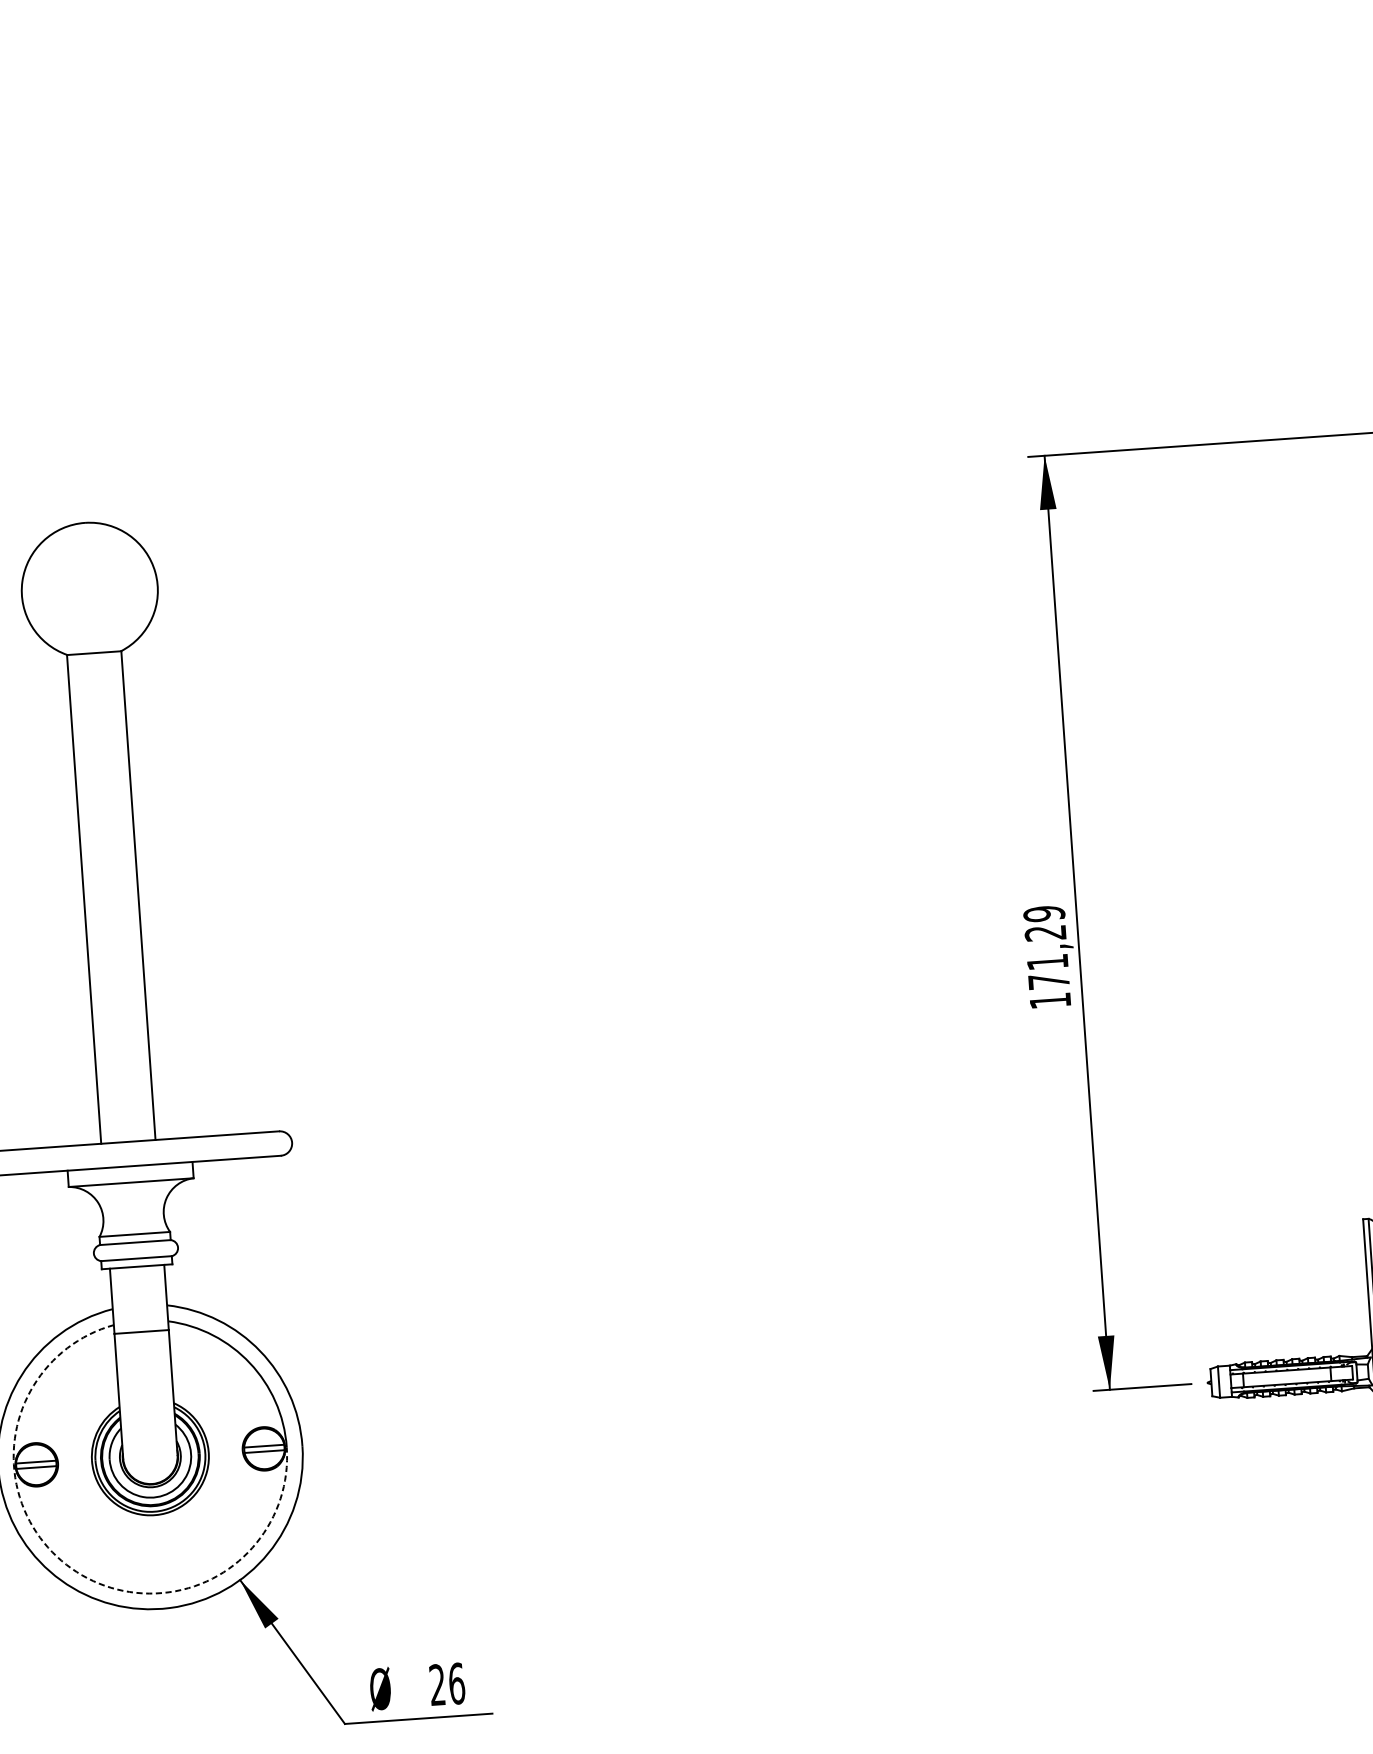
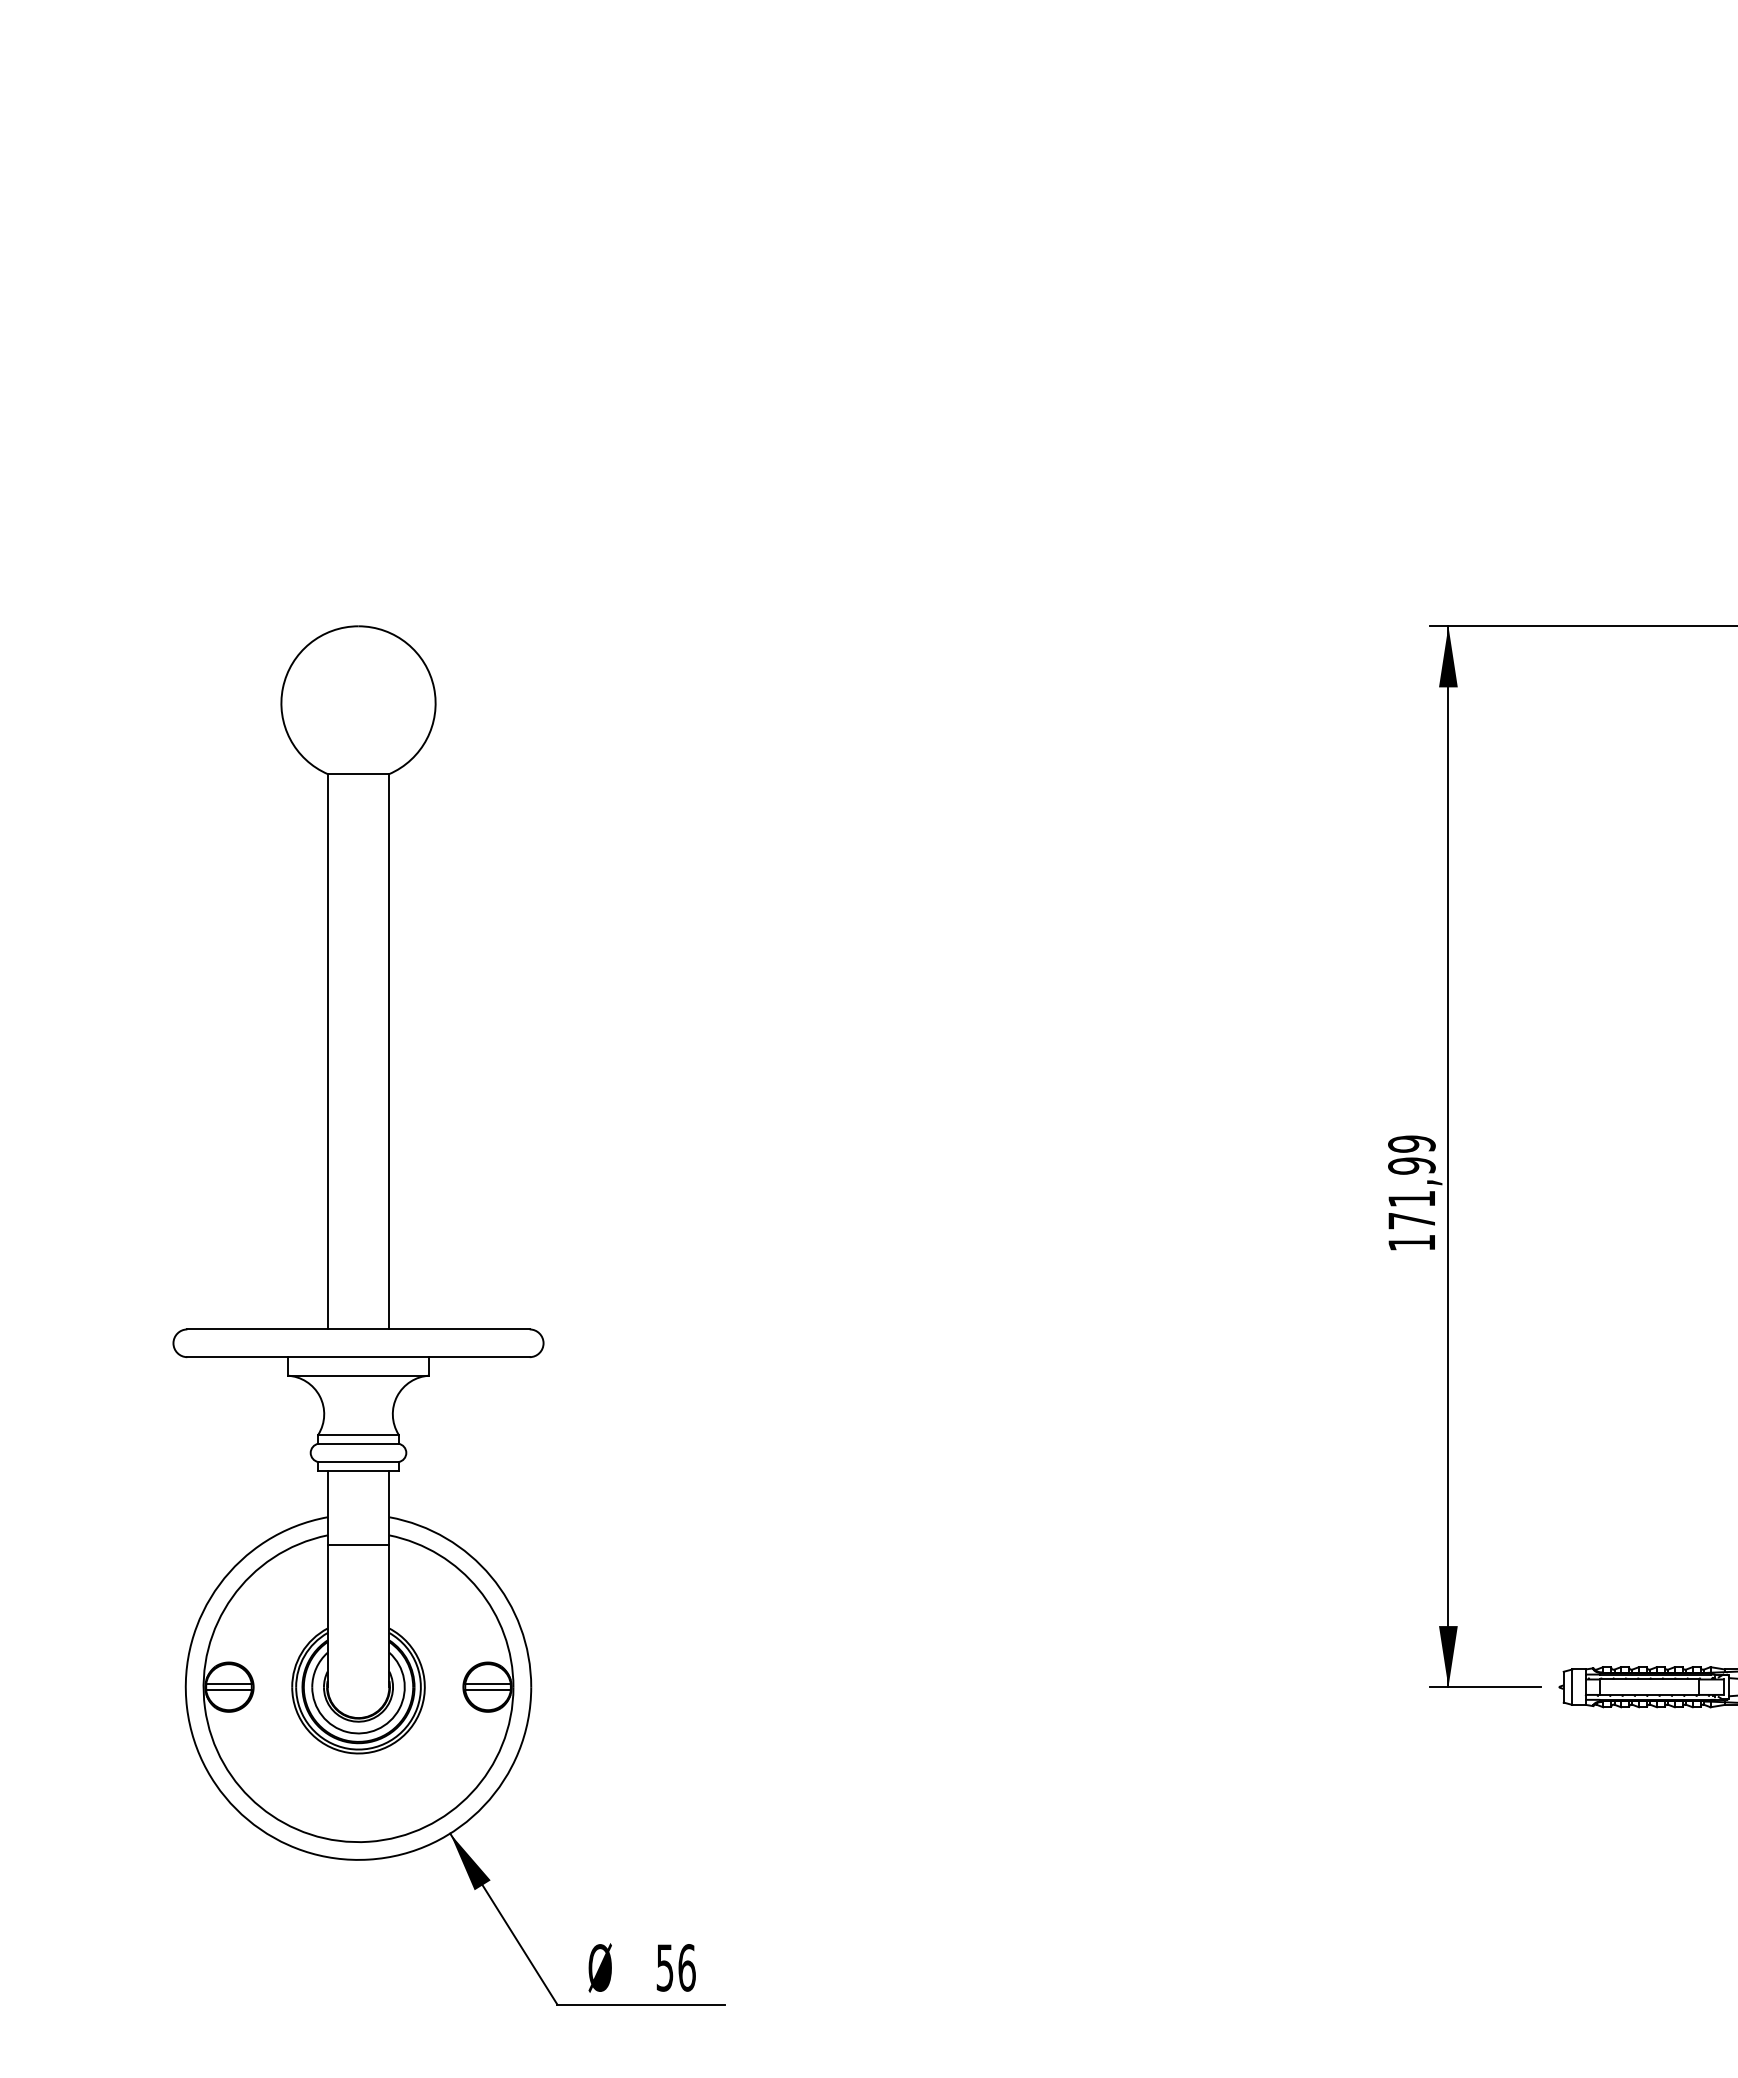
text: (1045, 932) -> (1411, 1165), 171,29 -> 171,99
arc: (71, 1568) -> (260, 1807), dashed -> solid
text: (437, 1684) -> (664, 1967), 26 -> 56

